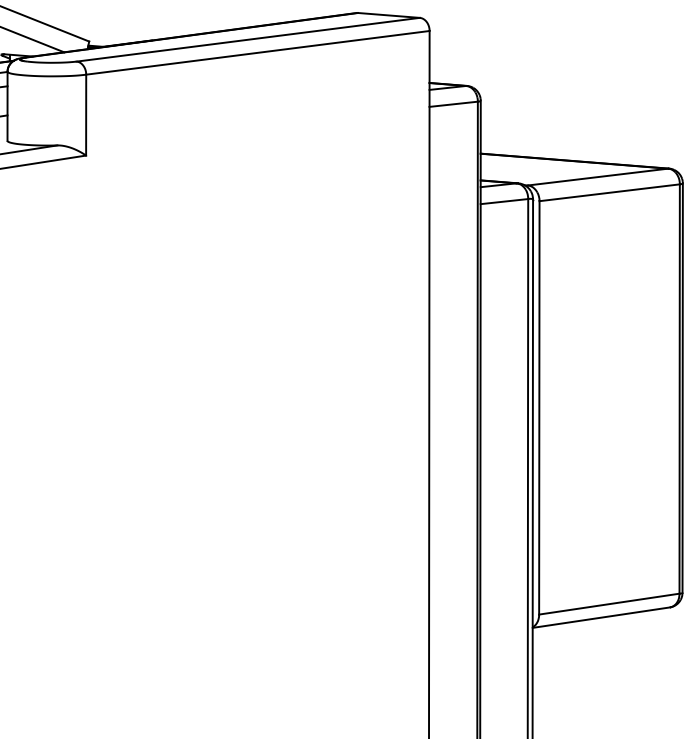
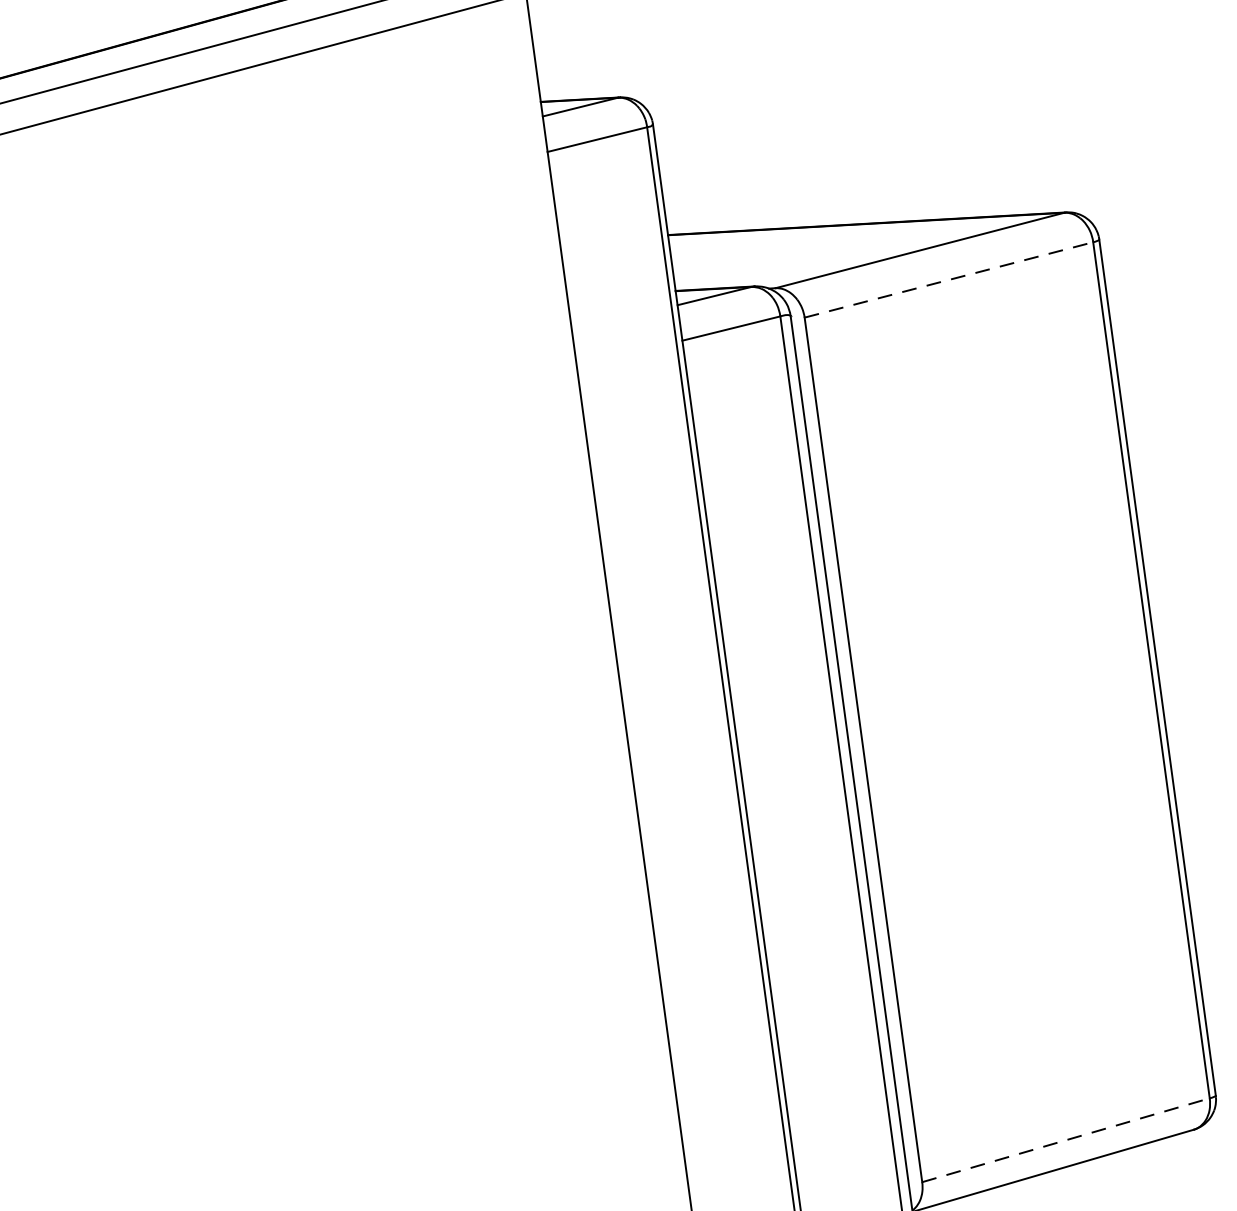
line: (609, 192) -> (948, 279), solid -> dashed
line: (609, 604) -> (1066, 1140), solid -> dashed

